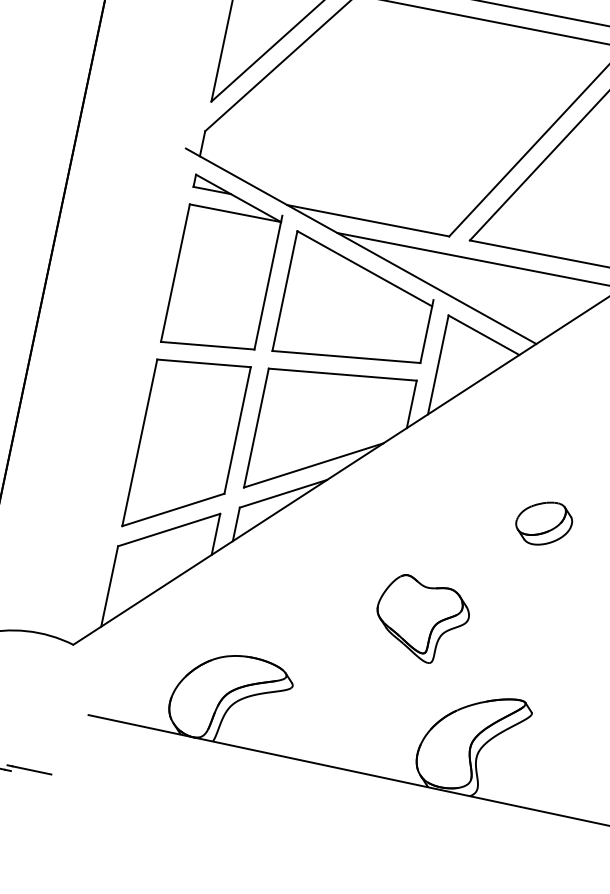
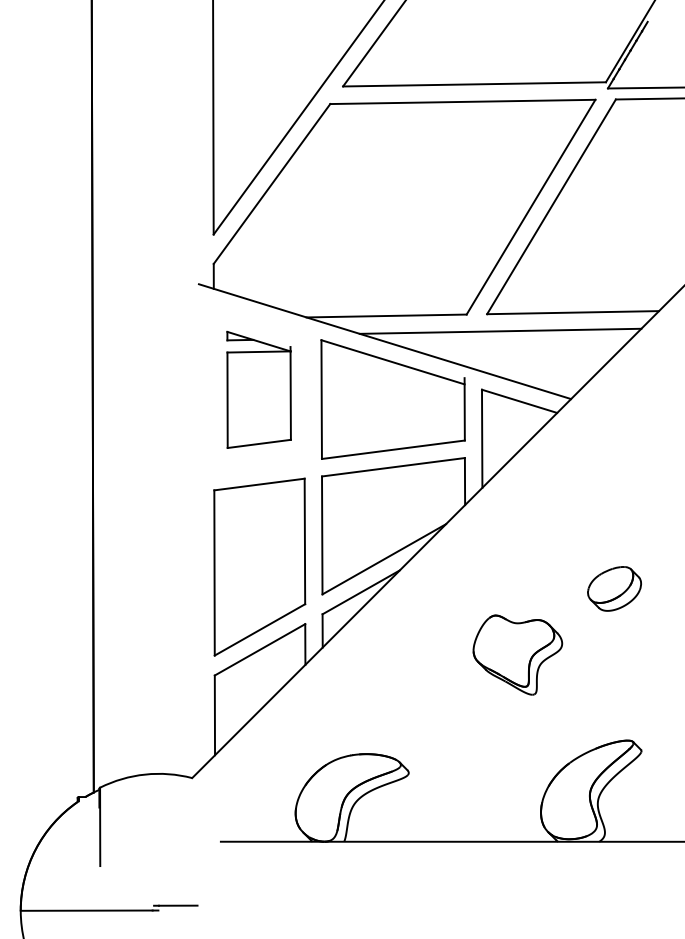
part: (223, 267) -> (258, 389), size x0.7
part: (544, 523) -> (614, 588), moved
part: (421, 619) -> (517, 654), moved

